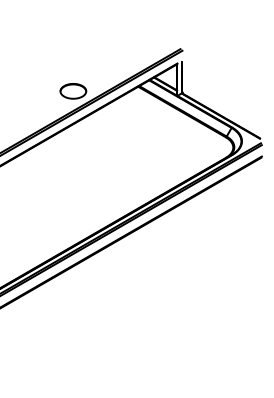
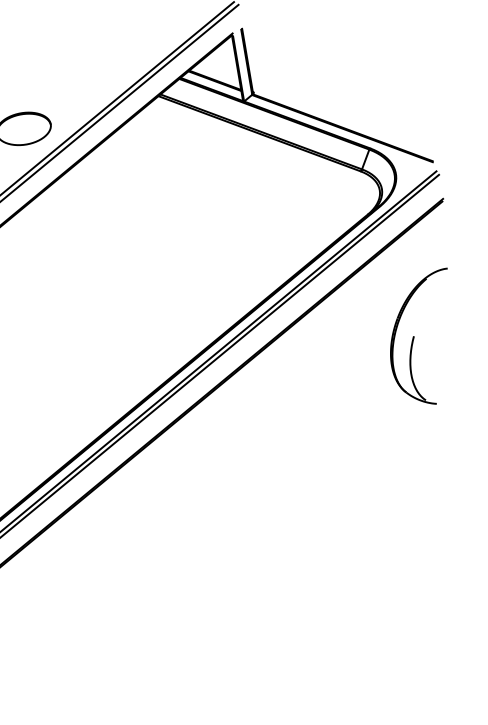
part: (241, 219) -> (422, 338), added

